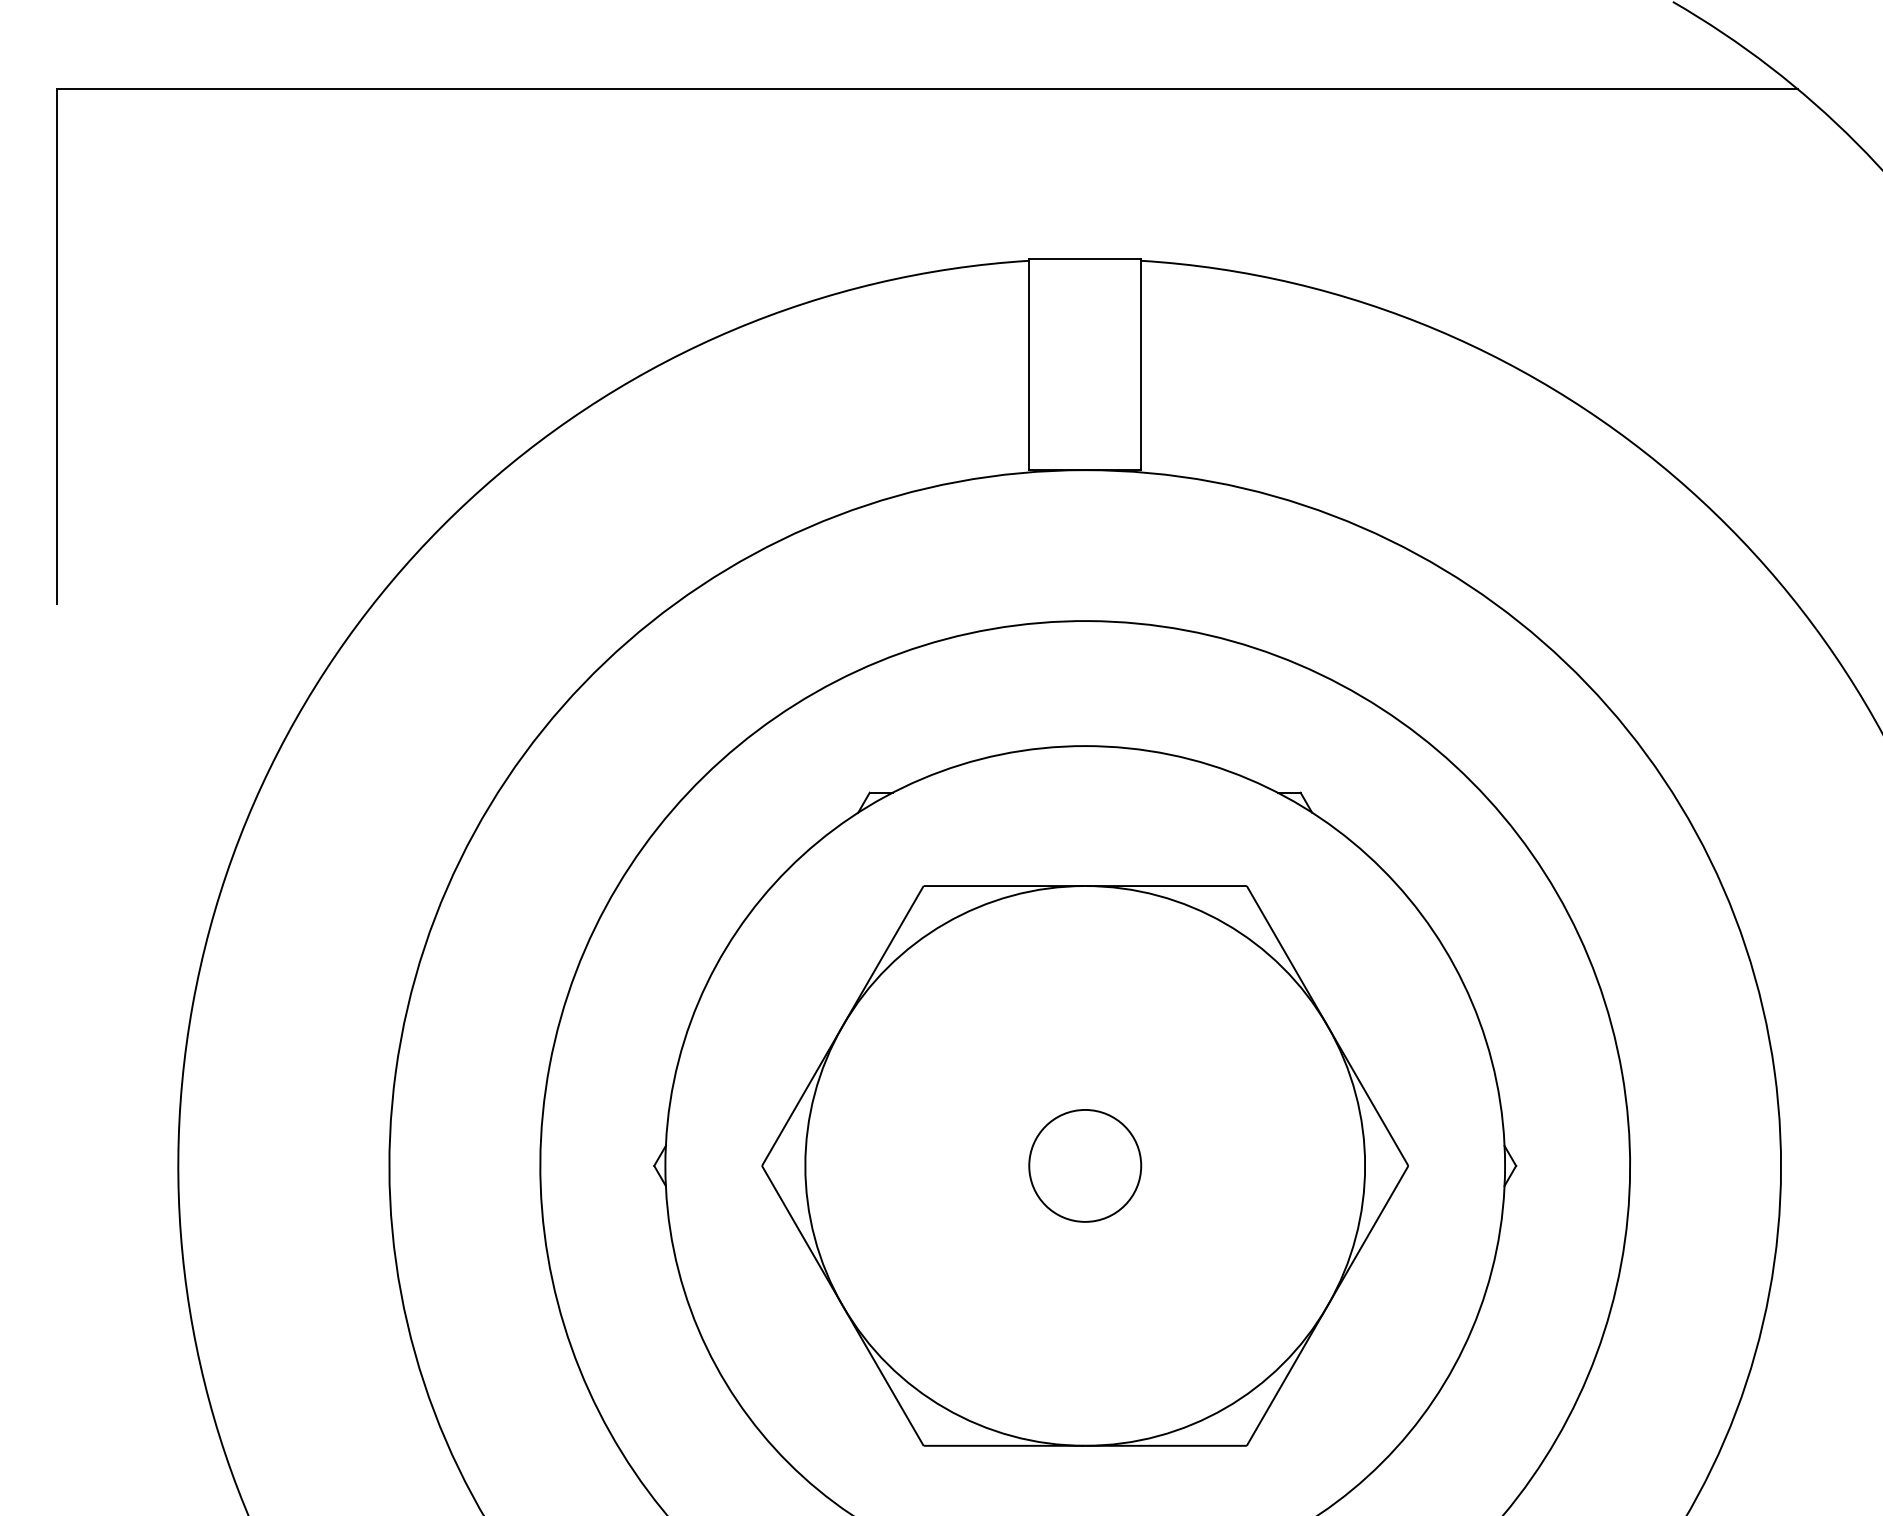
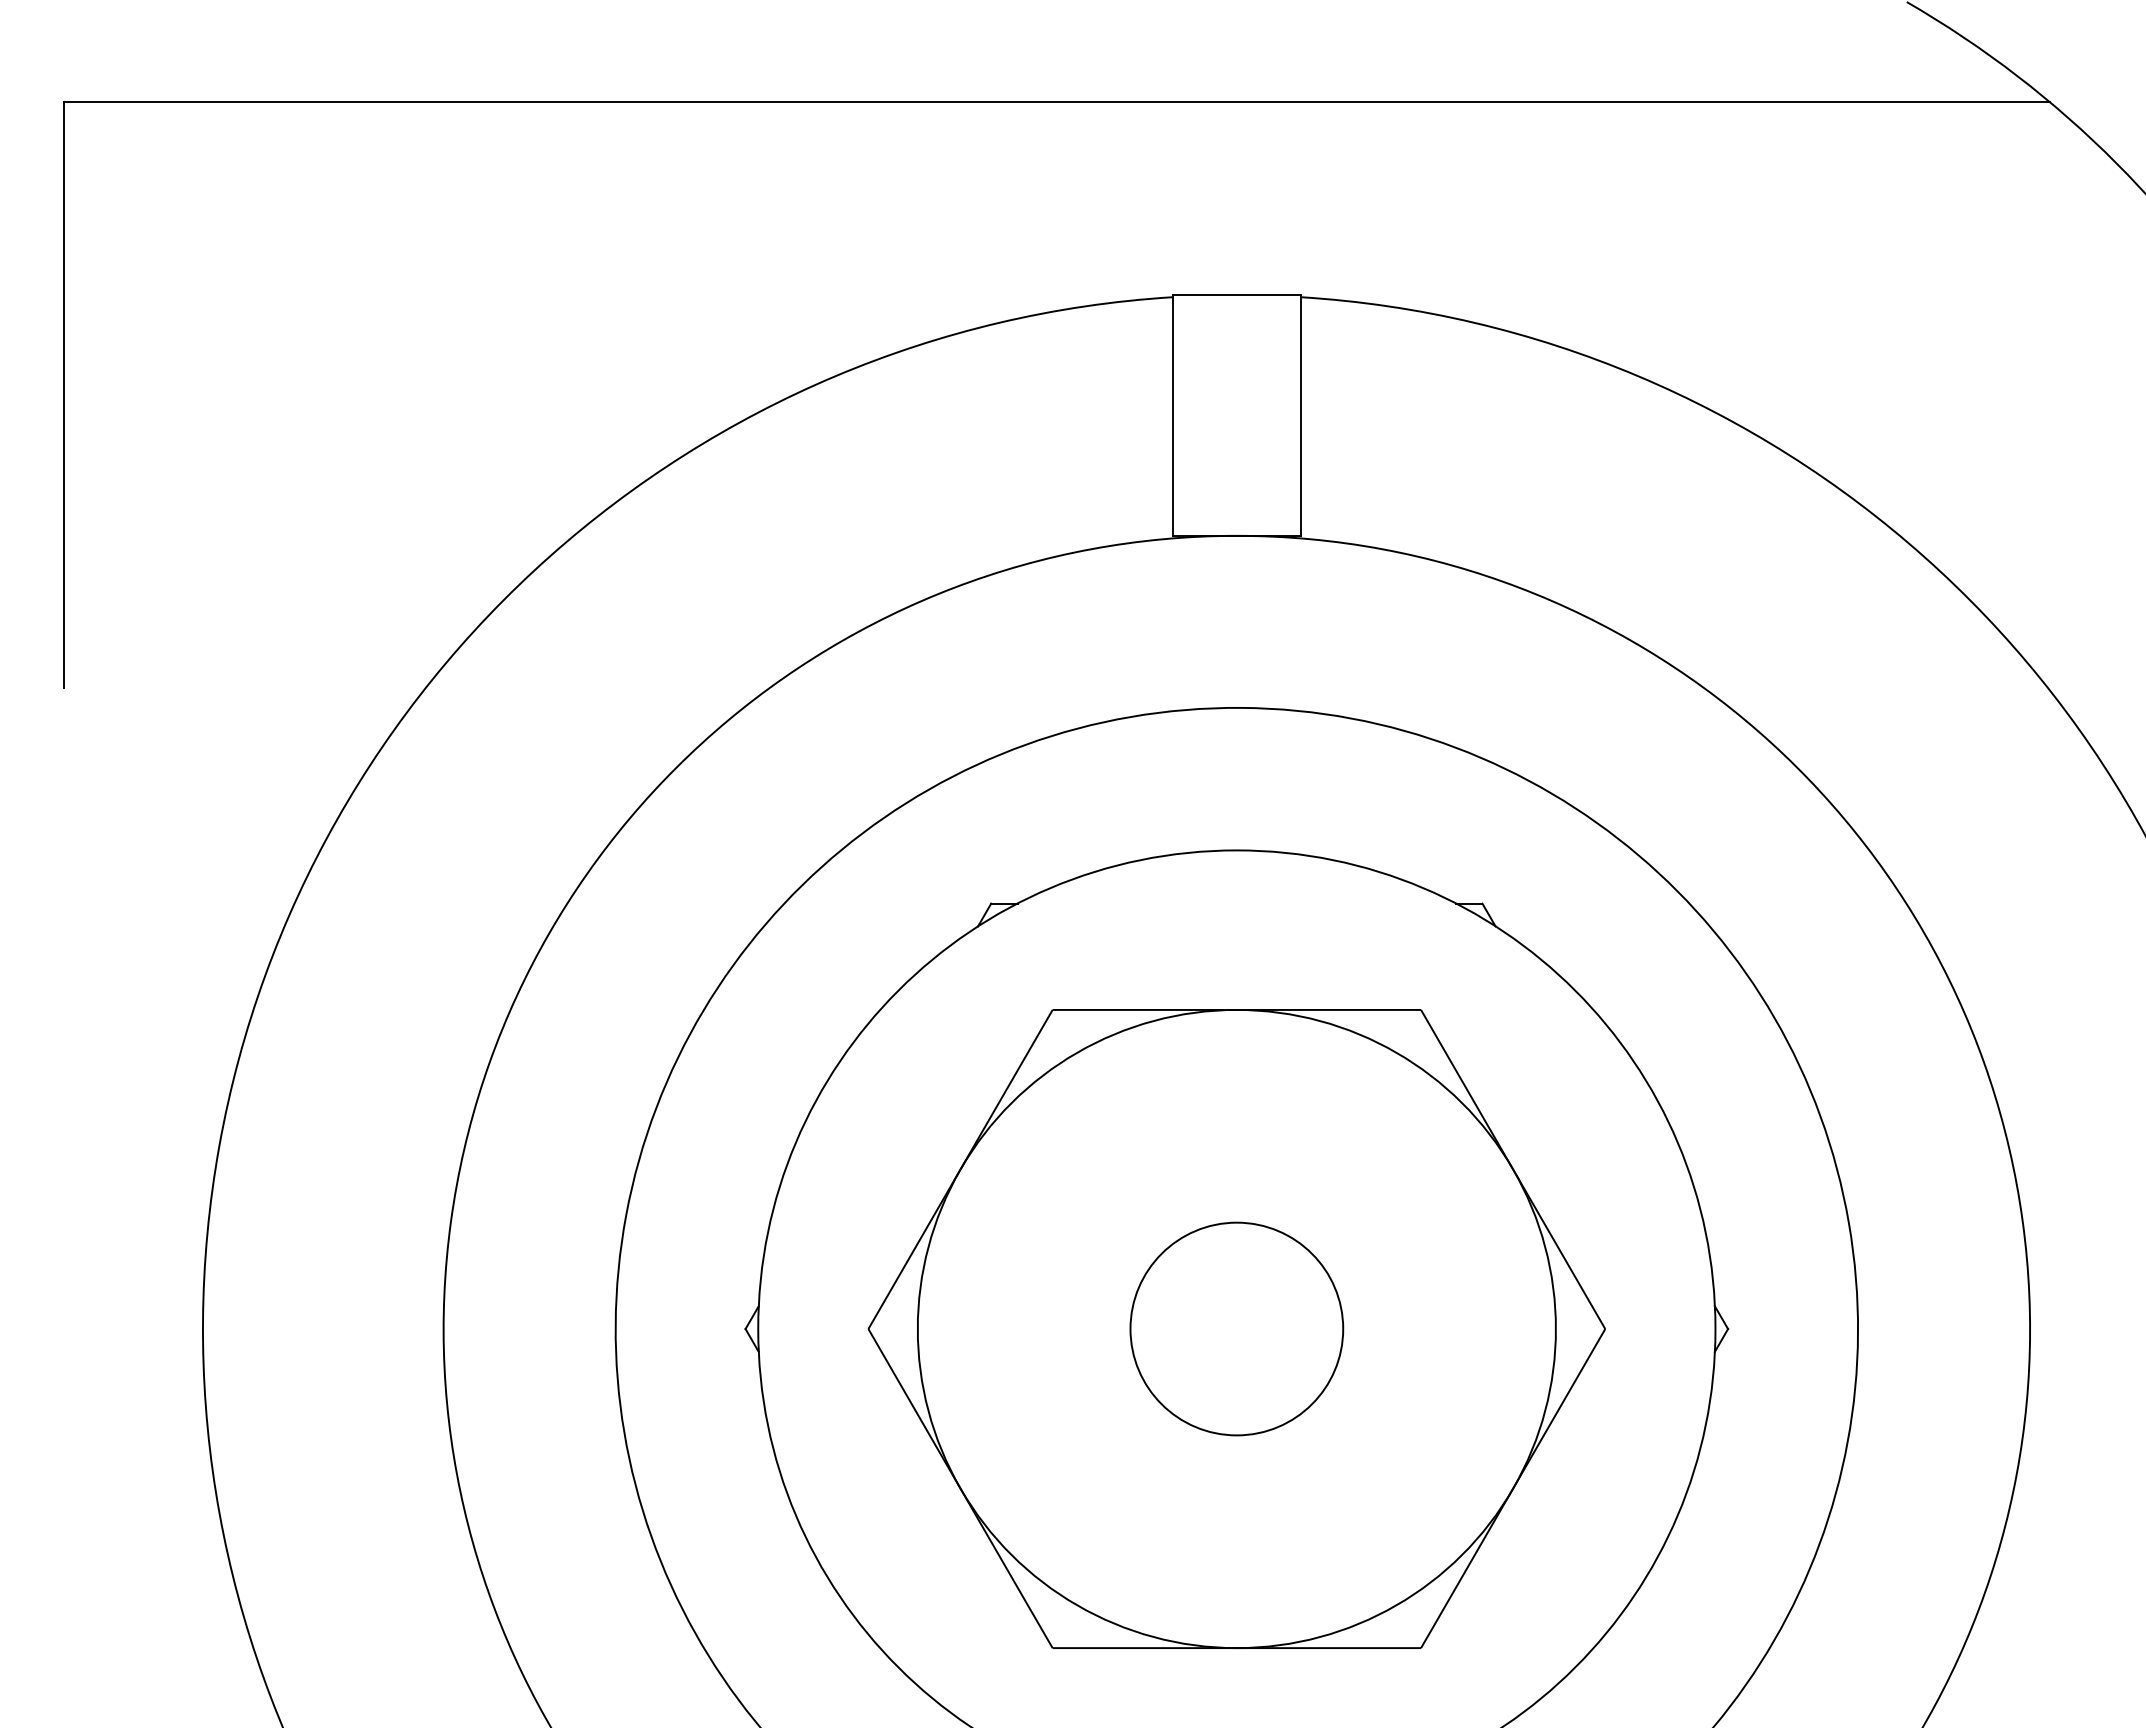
circle: (1084, 1165) -> (1236, 1328), size x1.67

